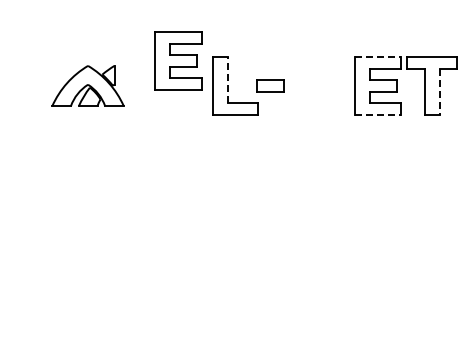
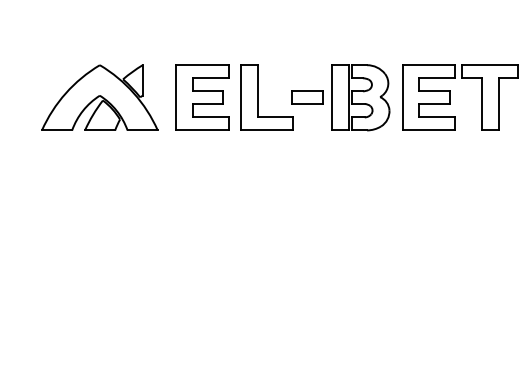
line: (378, 57) -> (429, 65), dashed -> solid
part: (178, 60) -> (202, 97), moved
line: (227, 79) -> (258, 90), dashed -> solid
part: (87, 85) -> (99, 97), size x1.43
part: (318, 85) -> (361, 97), added
line: (439, 91) -> (498, 104), dashed -> solid
line: (378, 114) -> (429, 130), dashed -> solid

